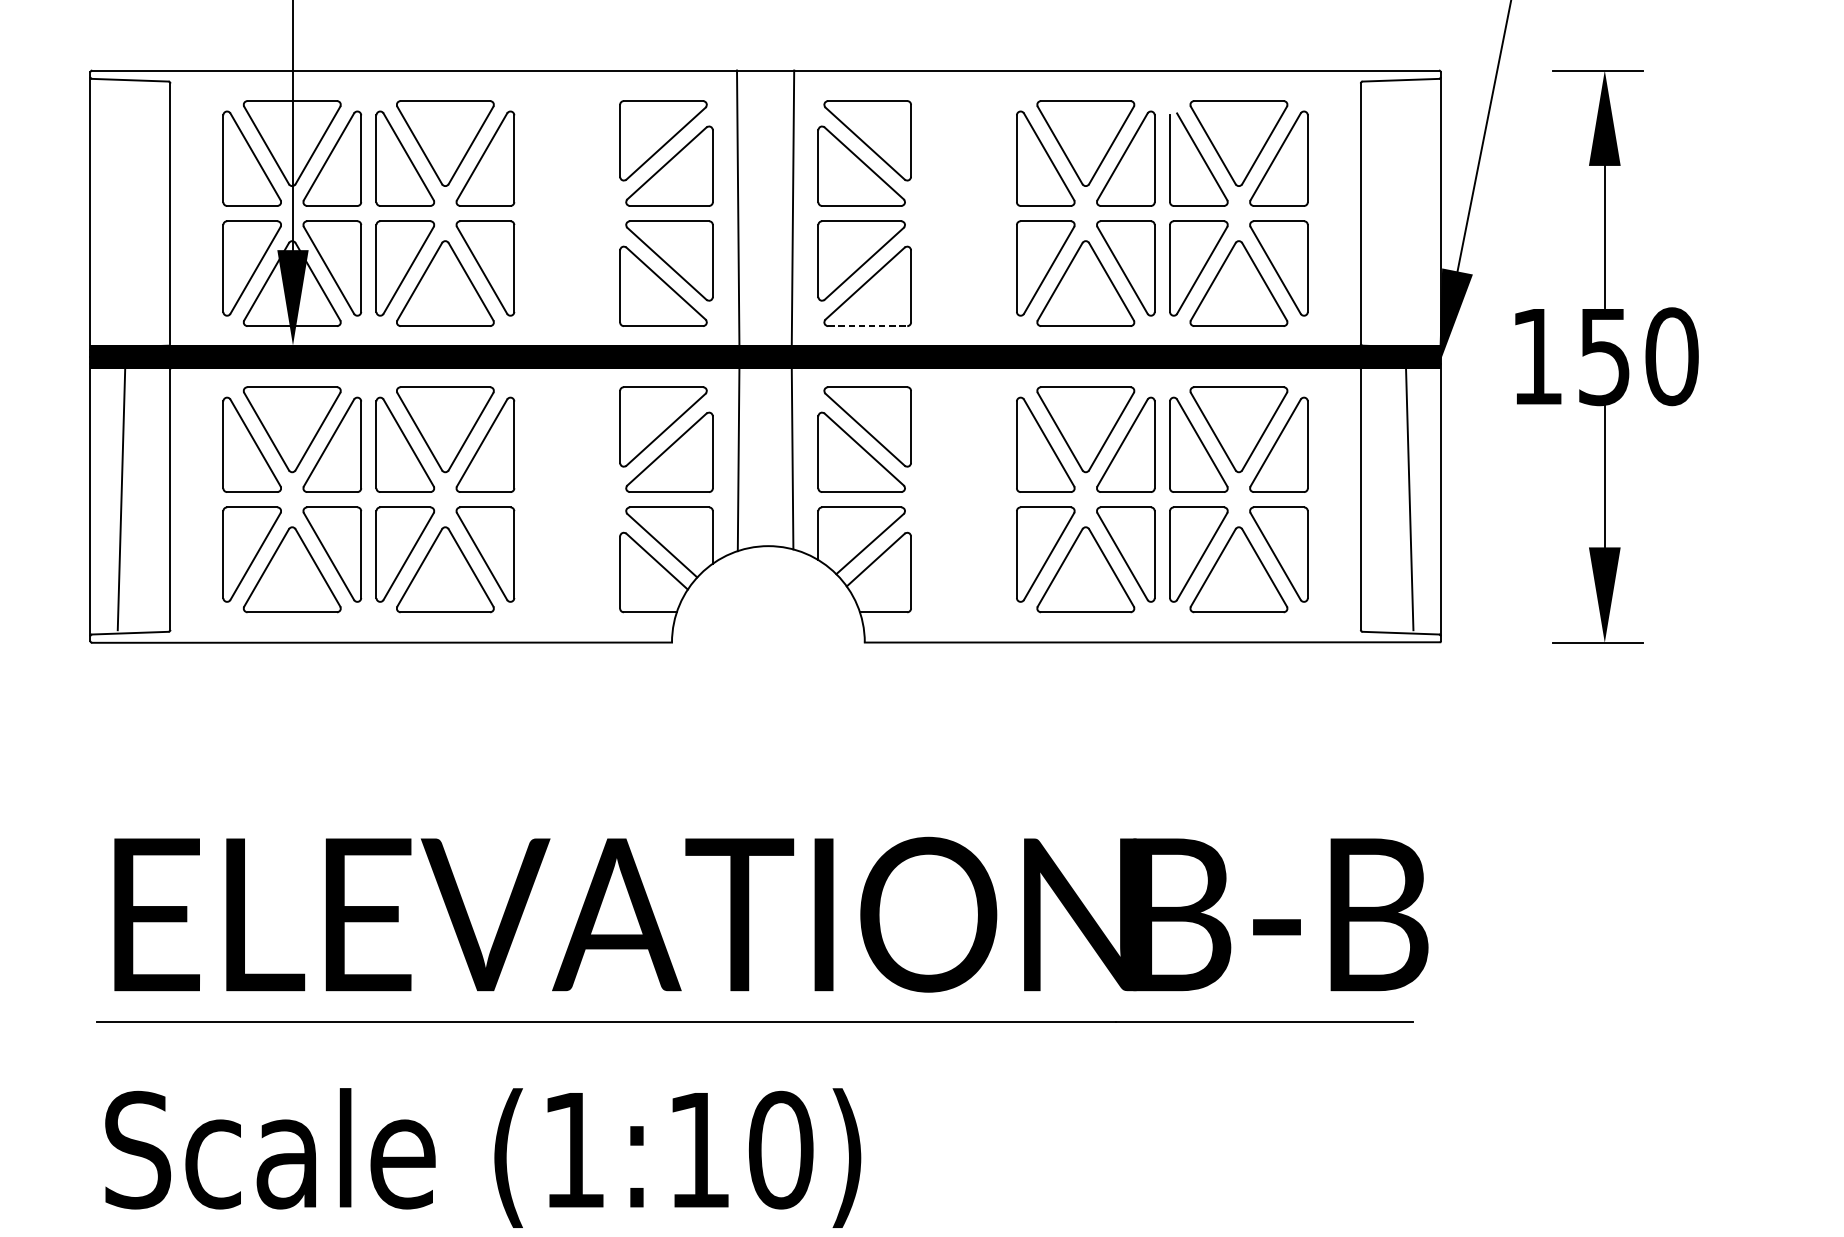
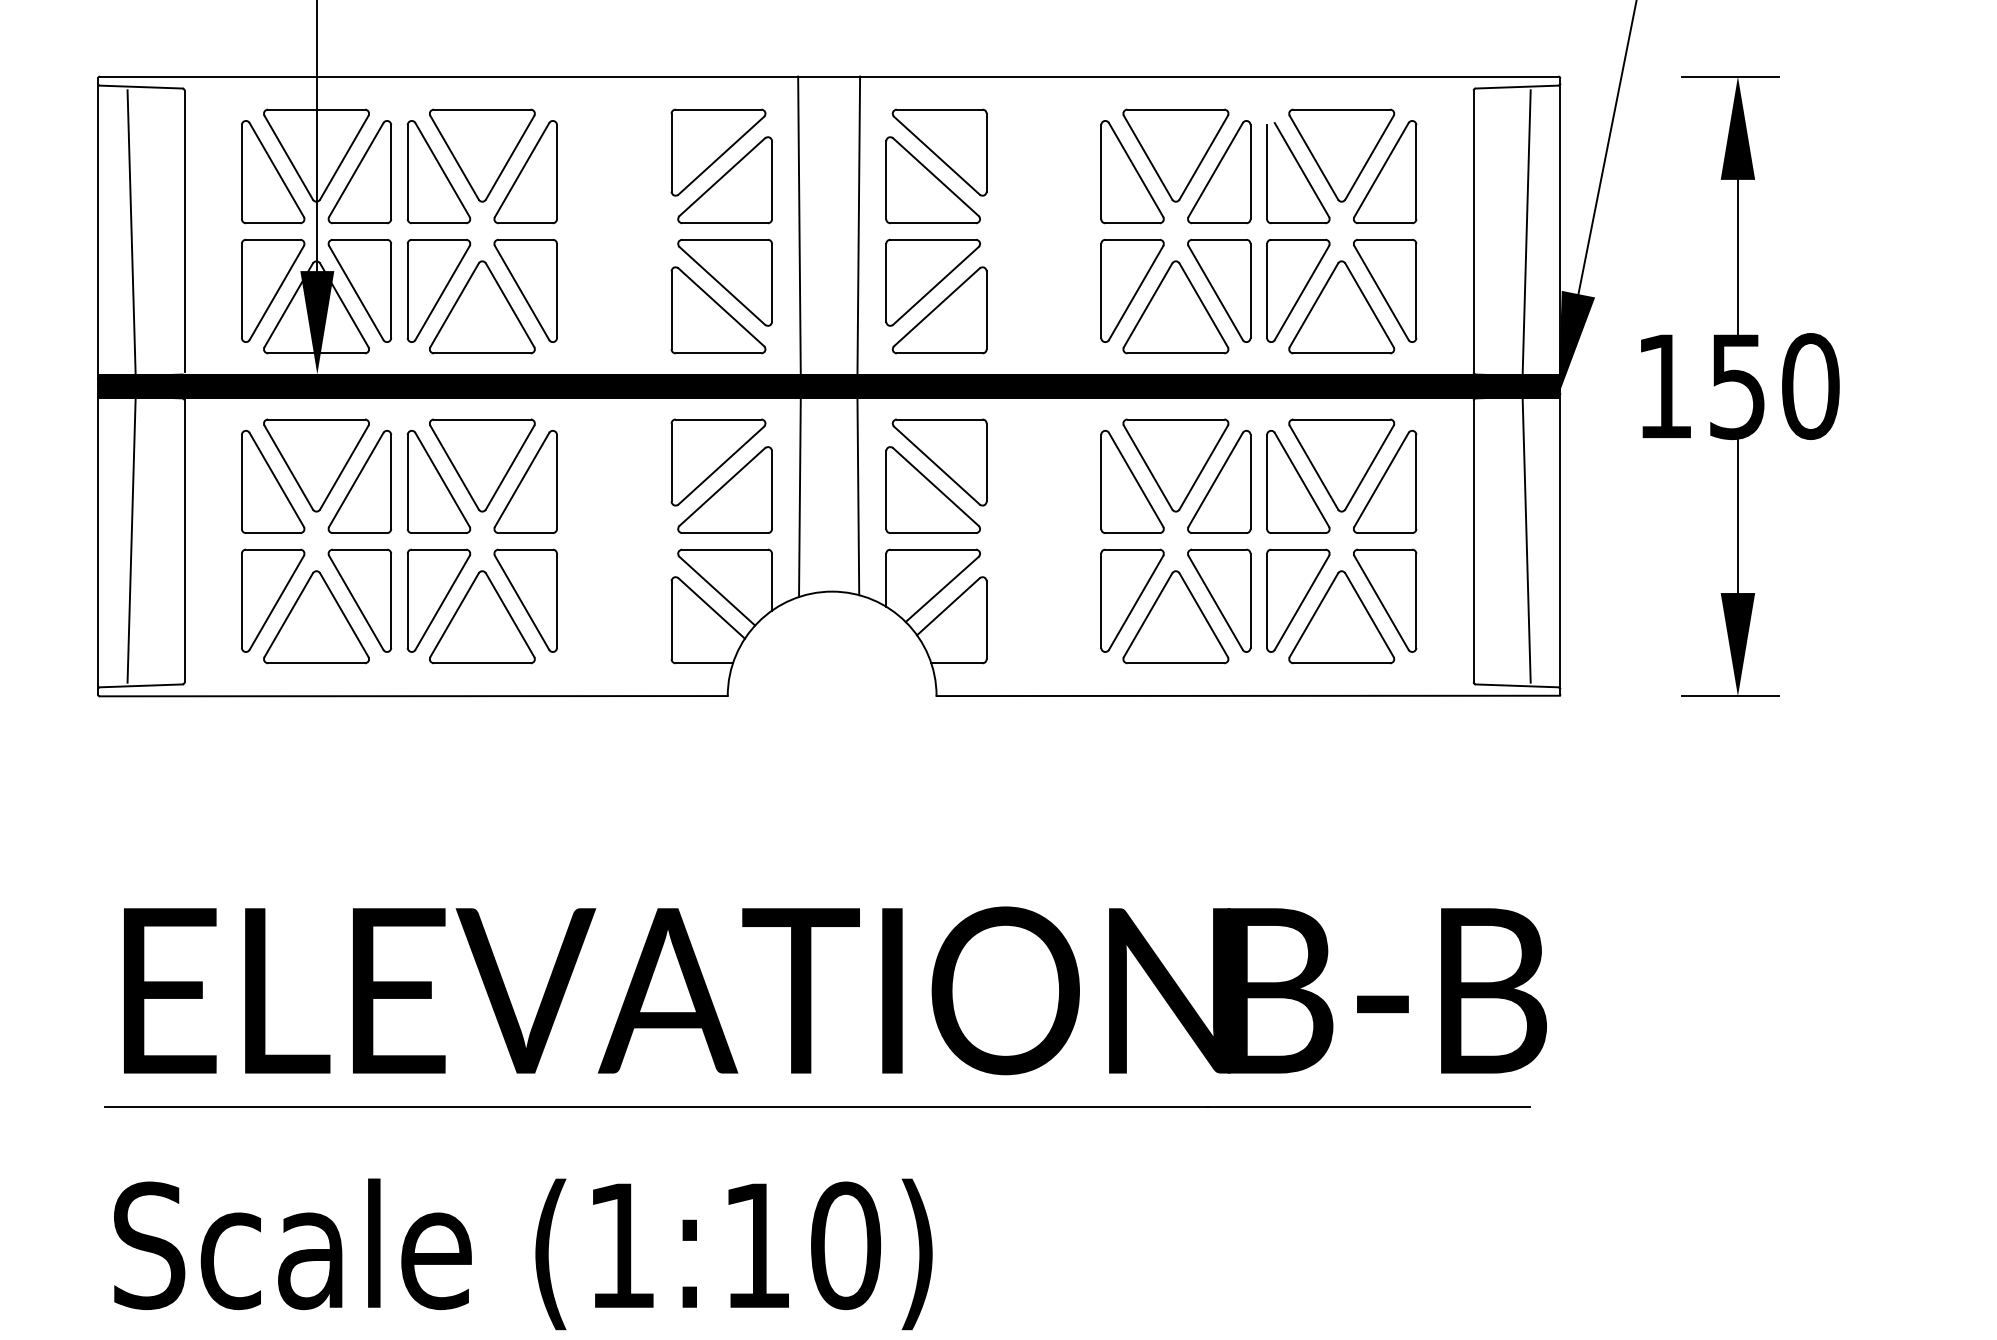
line: (121, 213) -> (131, 231), added
line: (1409, 213) -> (1526, 231), added
line: (867, 326) -> (939, 353), dashed -> solid

